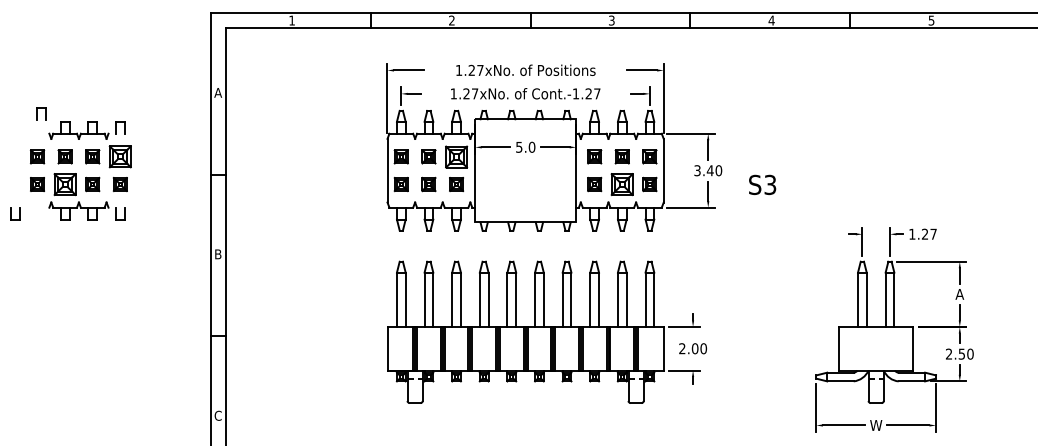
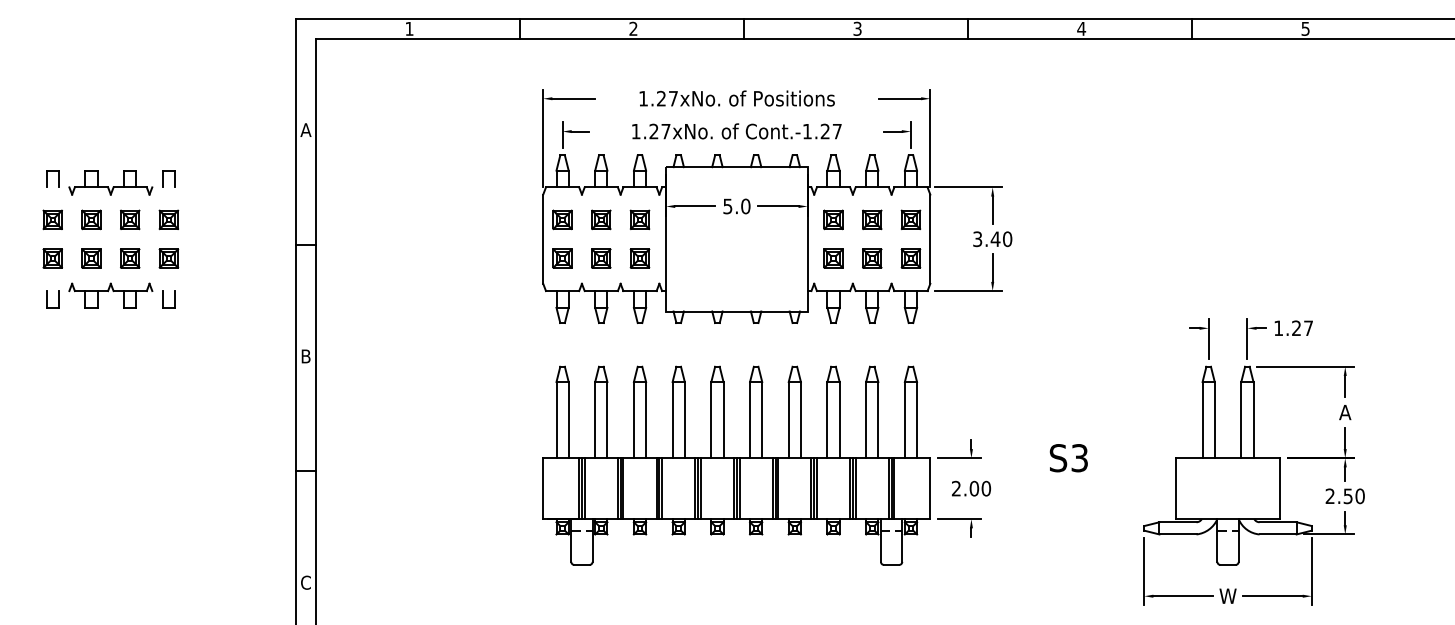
part: (41, 113) -> (52, 178), moved
part: (120, 156) -> (168, 219), size x0.62
part: (456, 156) -> (639, 219), size x0.62
part: (65, 184) -> (91, 258), size x0.62
part: (622, 184) -> (872, 258), size x0.62
text: (762, 185) -> (1068, 458), moved
part: (15, 213) -> (52, 299), moved

